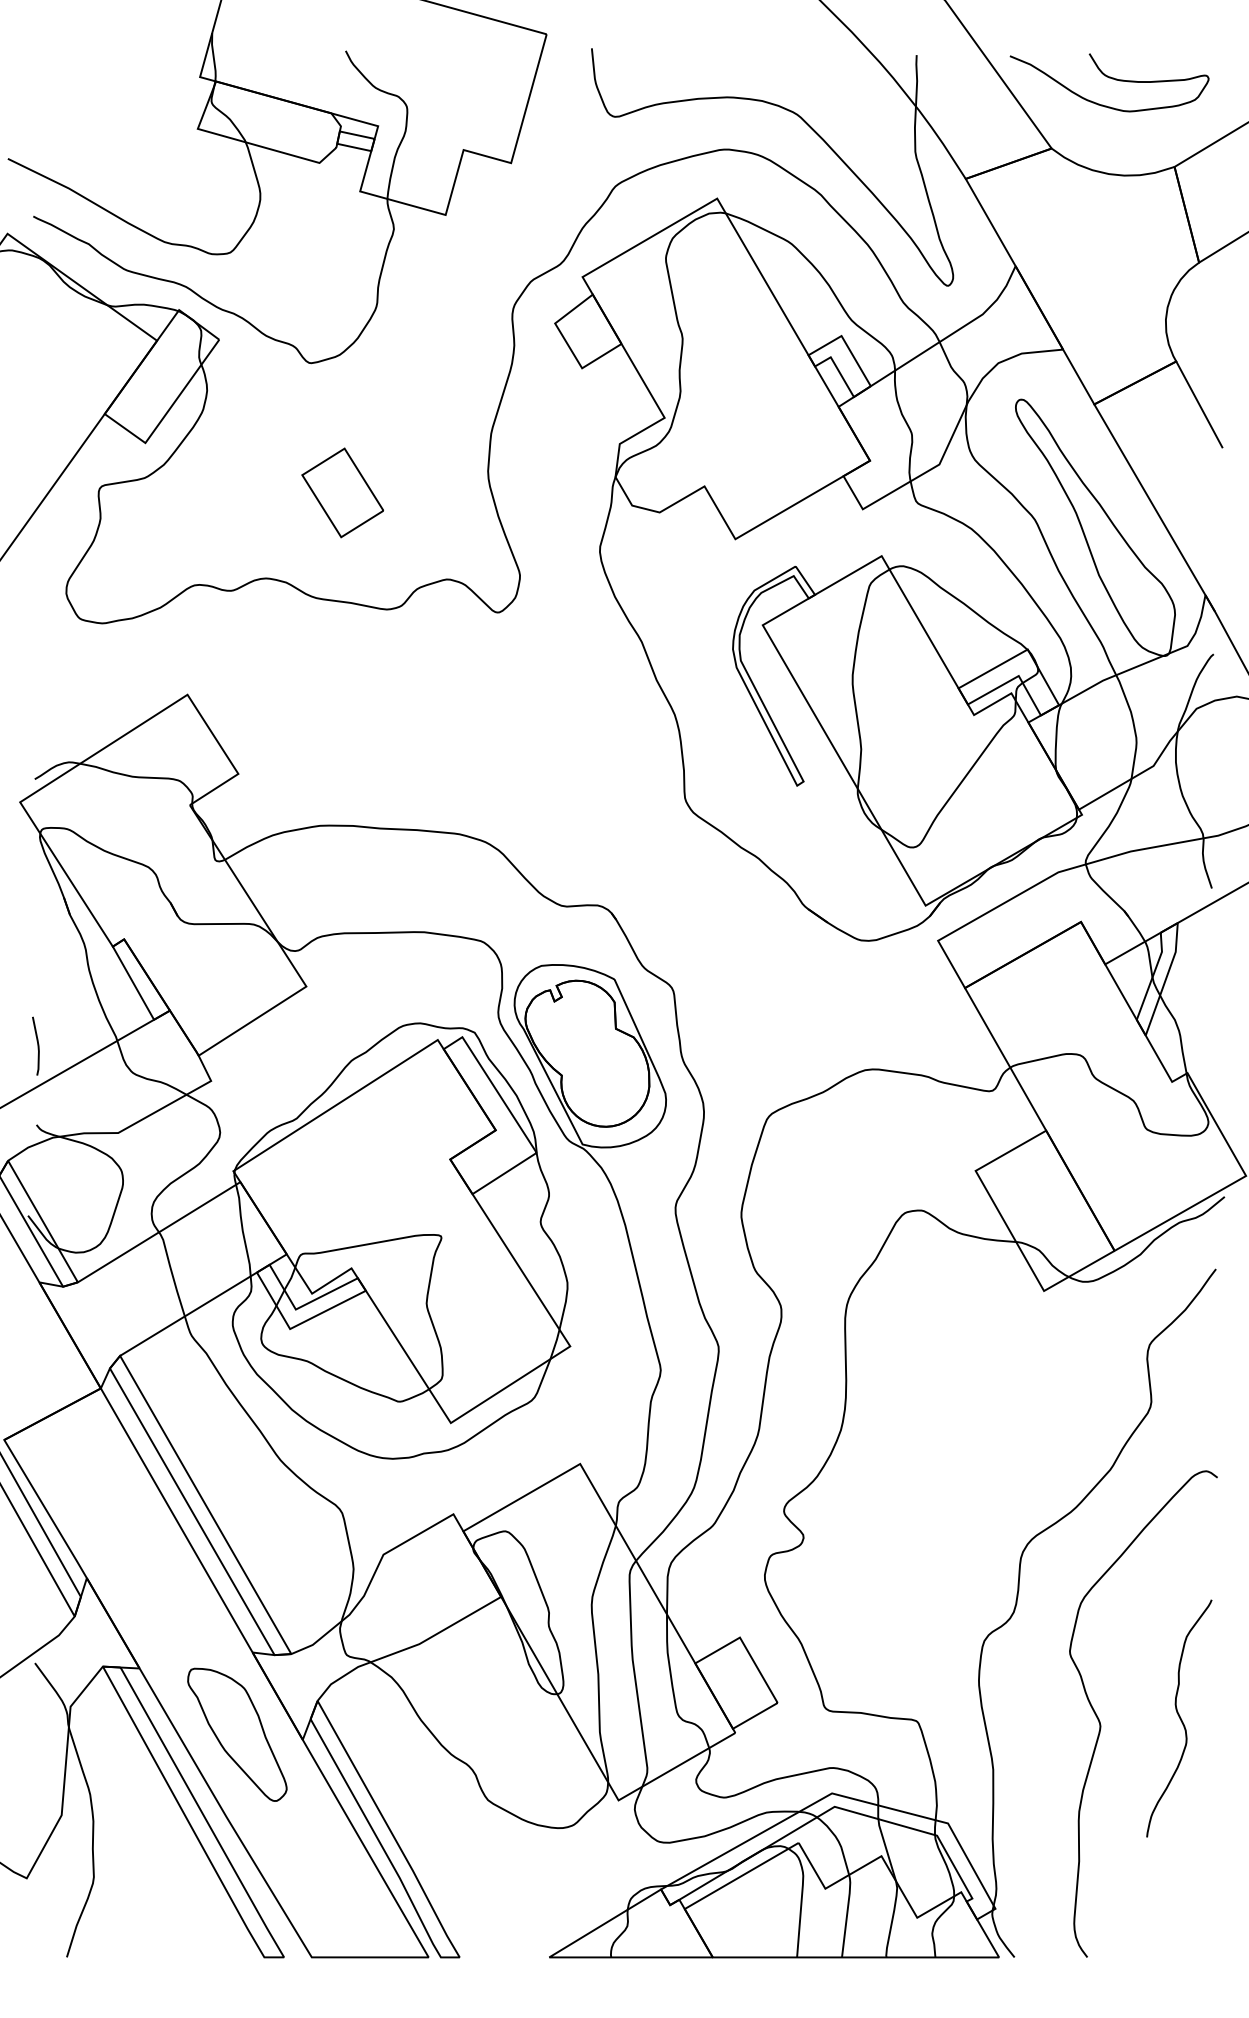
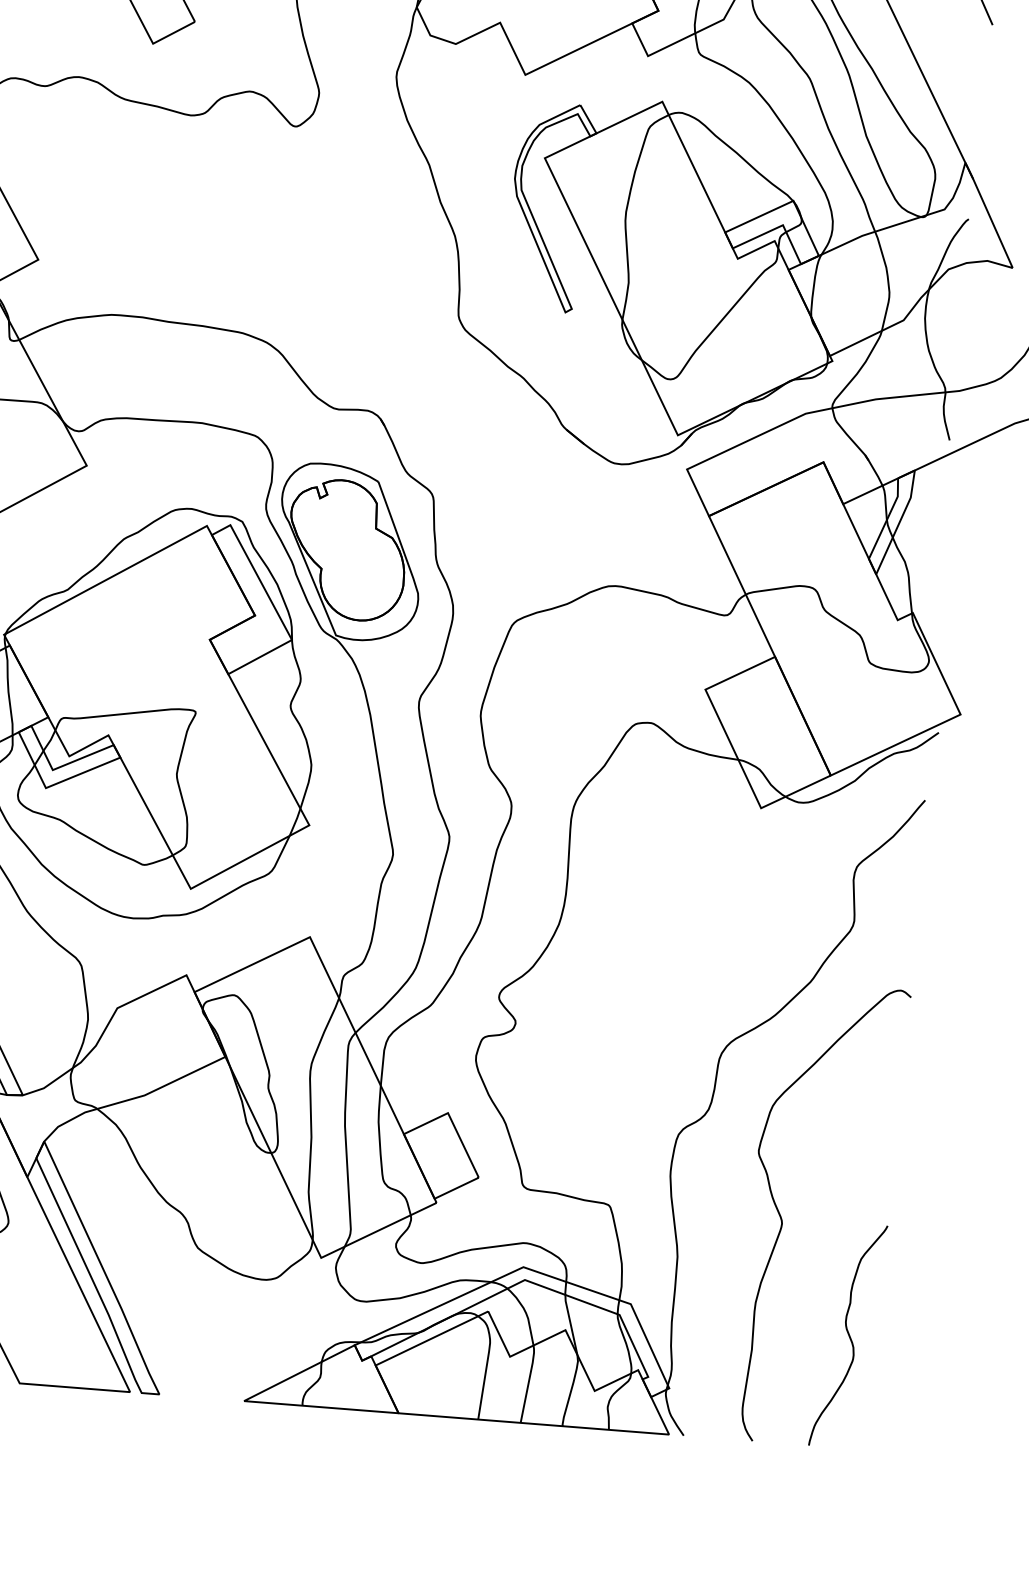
curve: (1179, 1718) -> (848, 1335), moved

